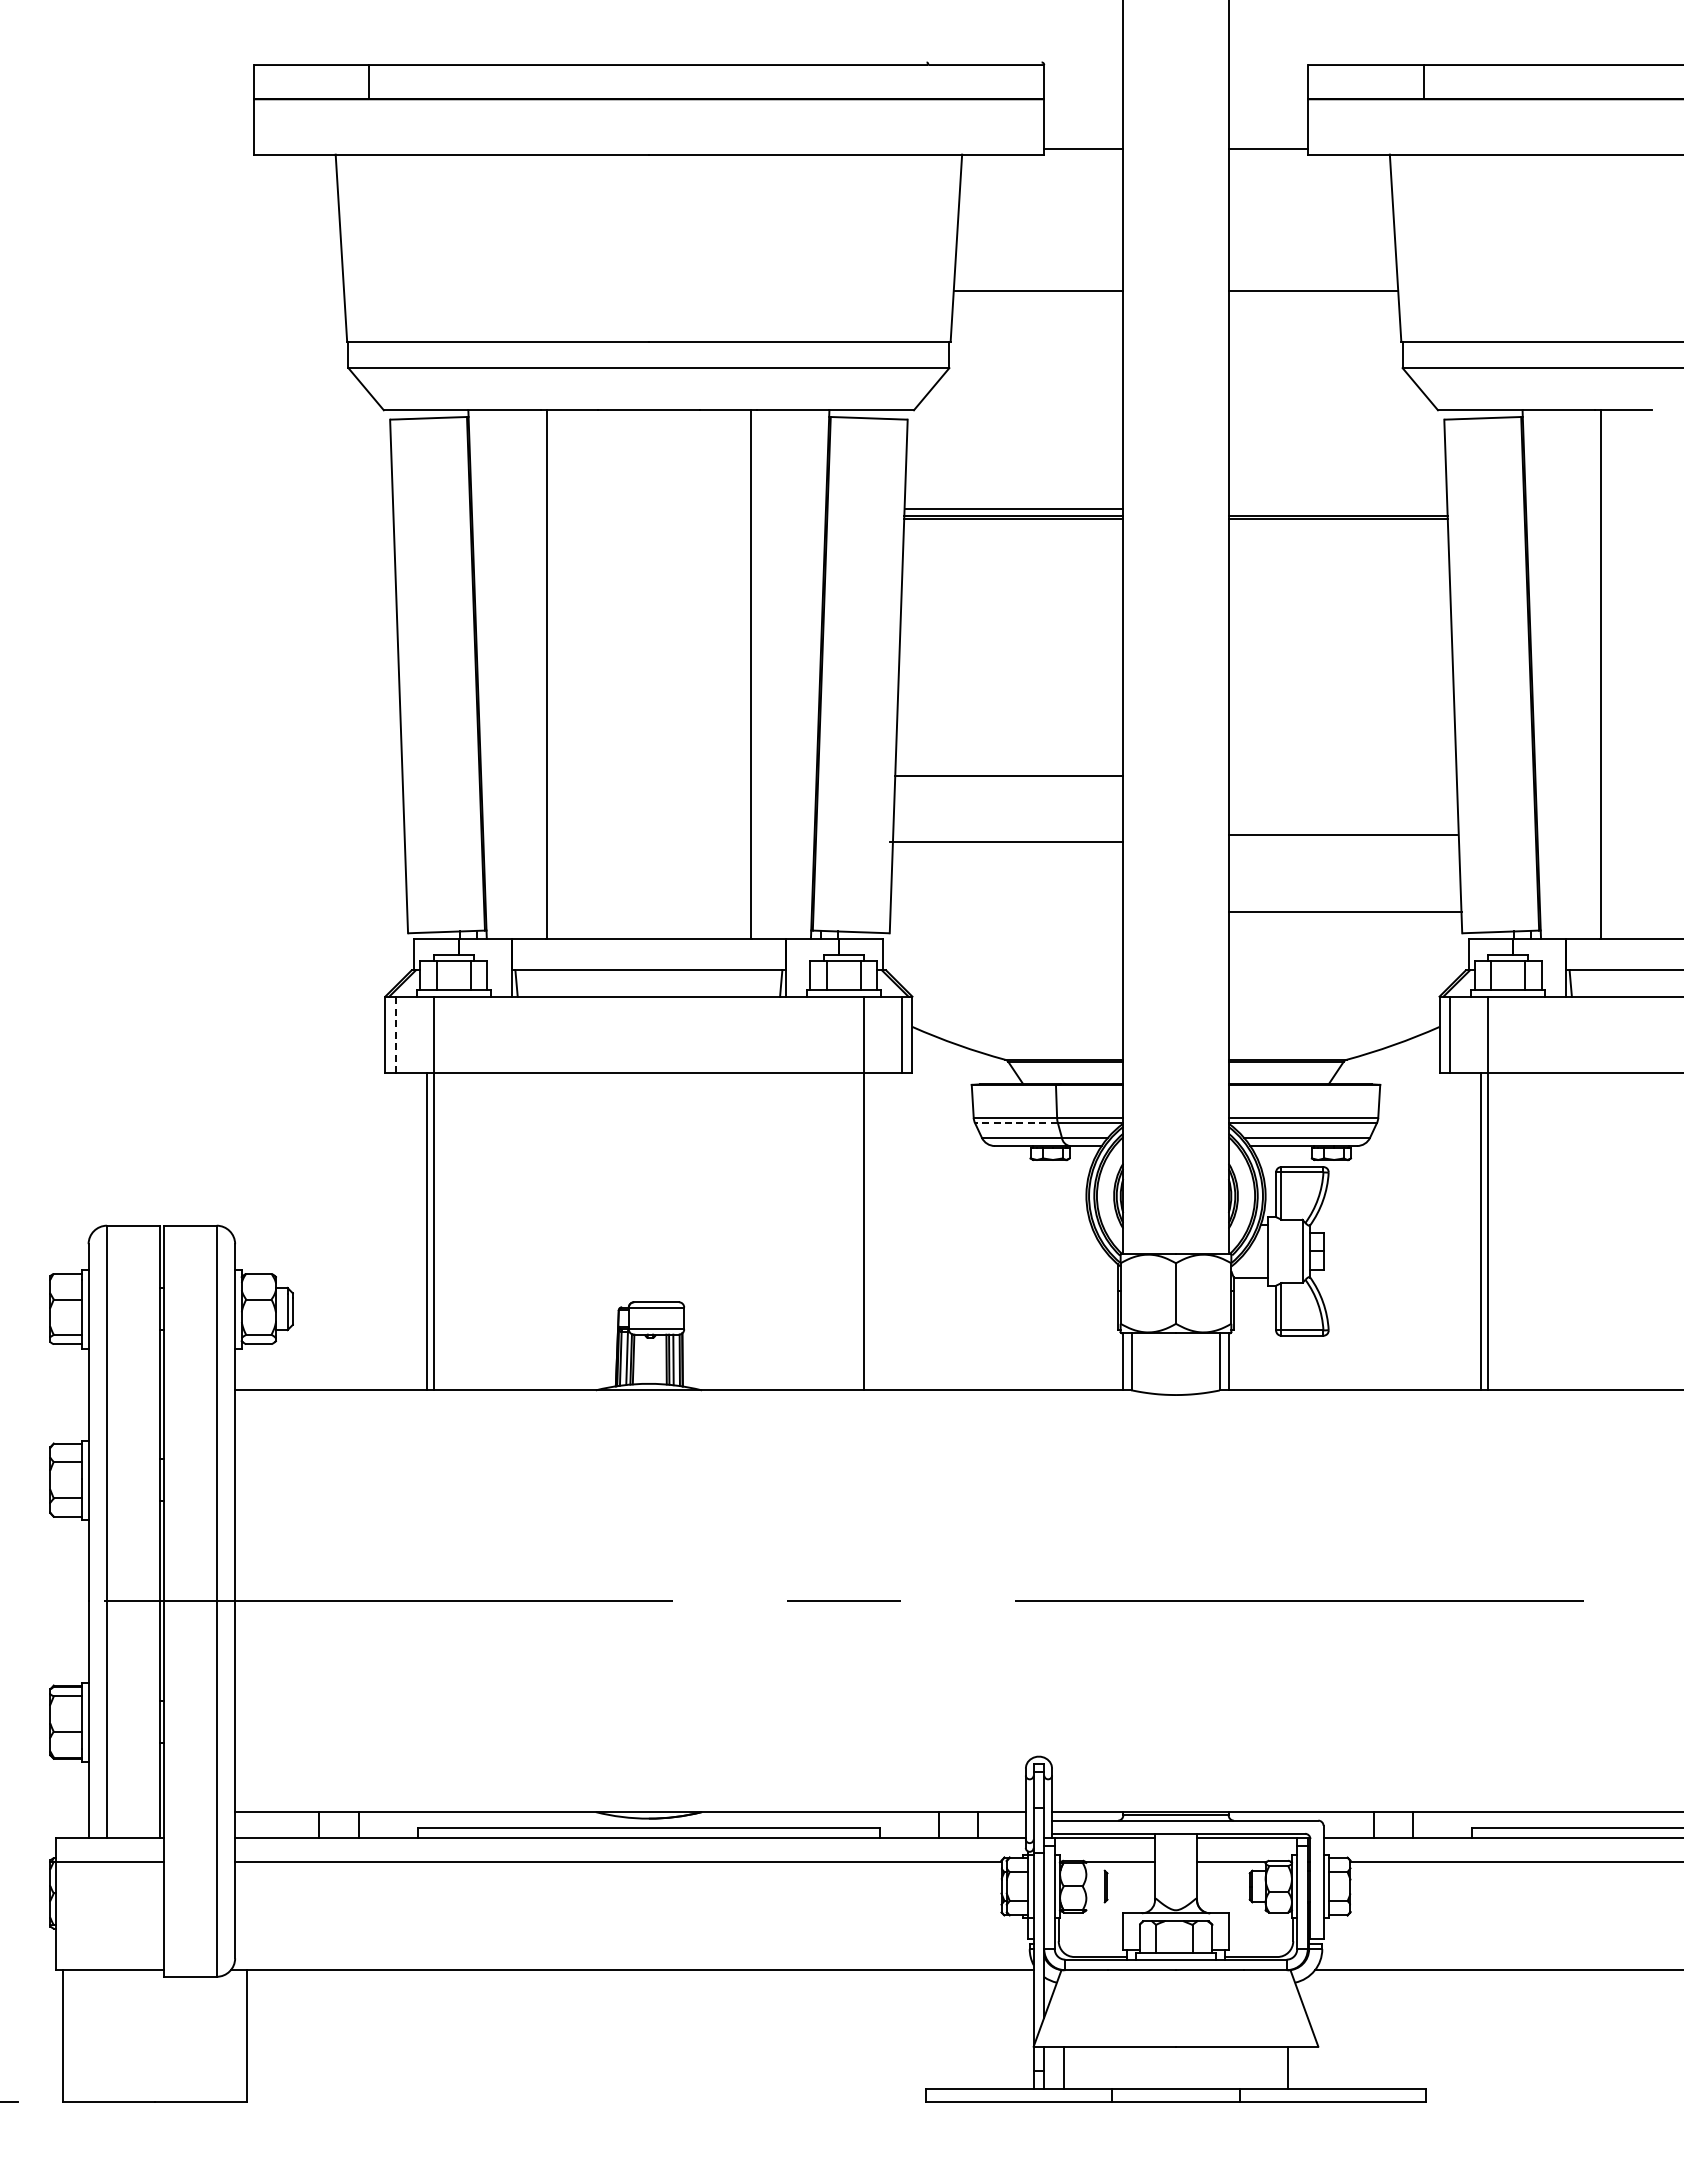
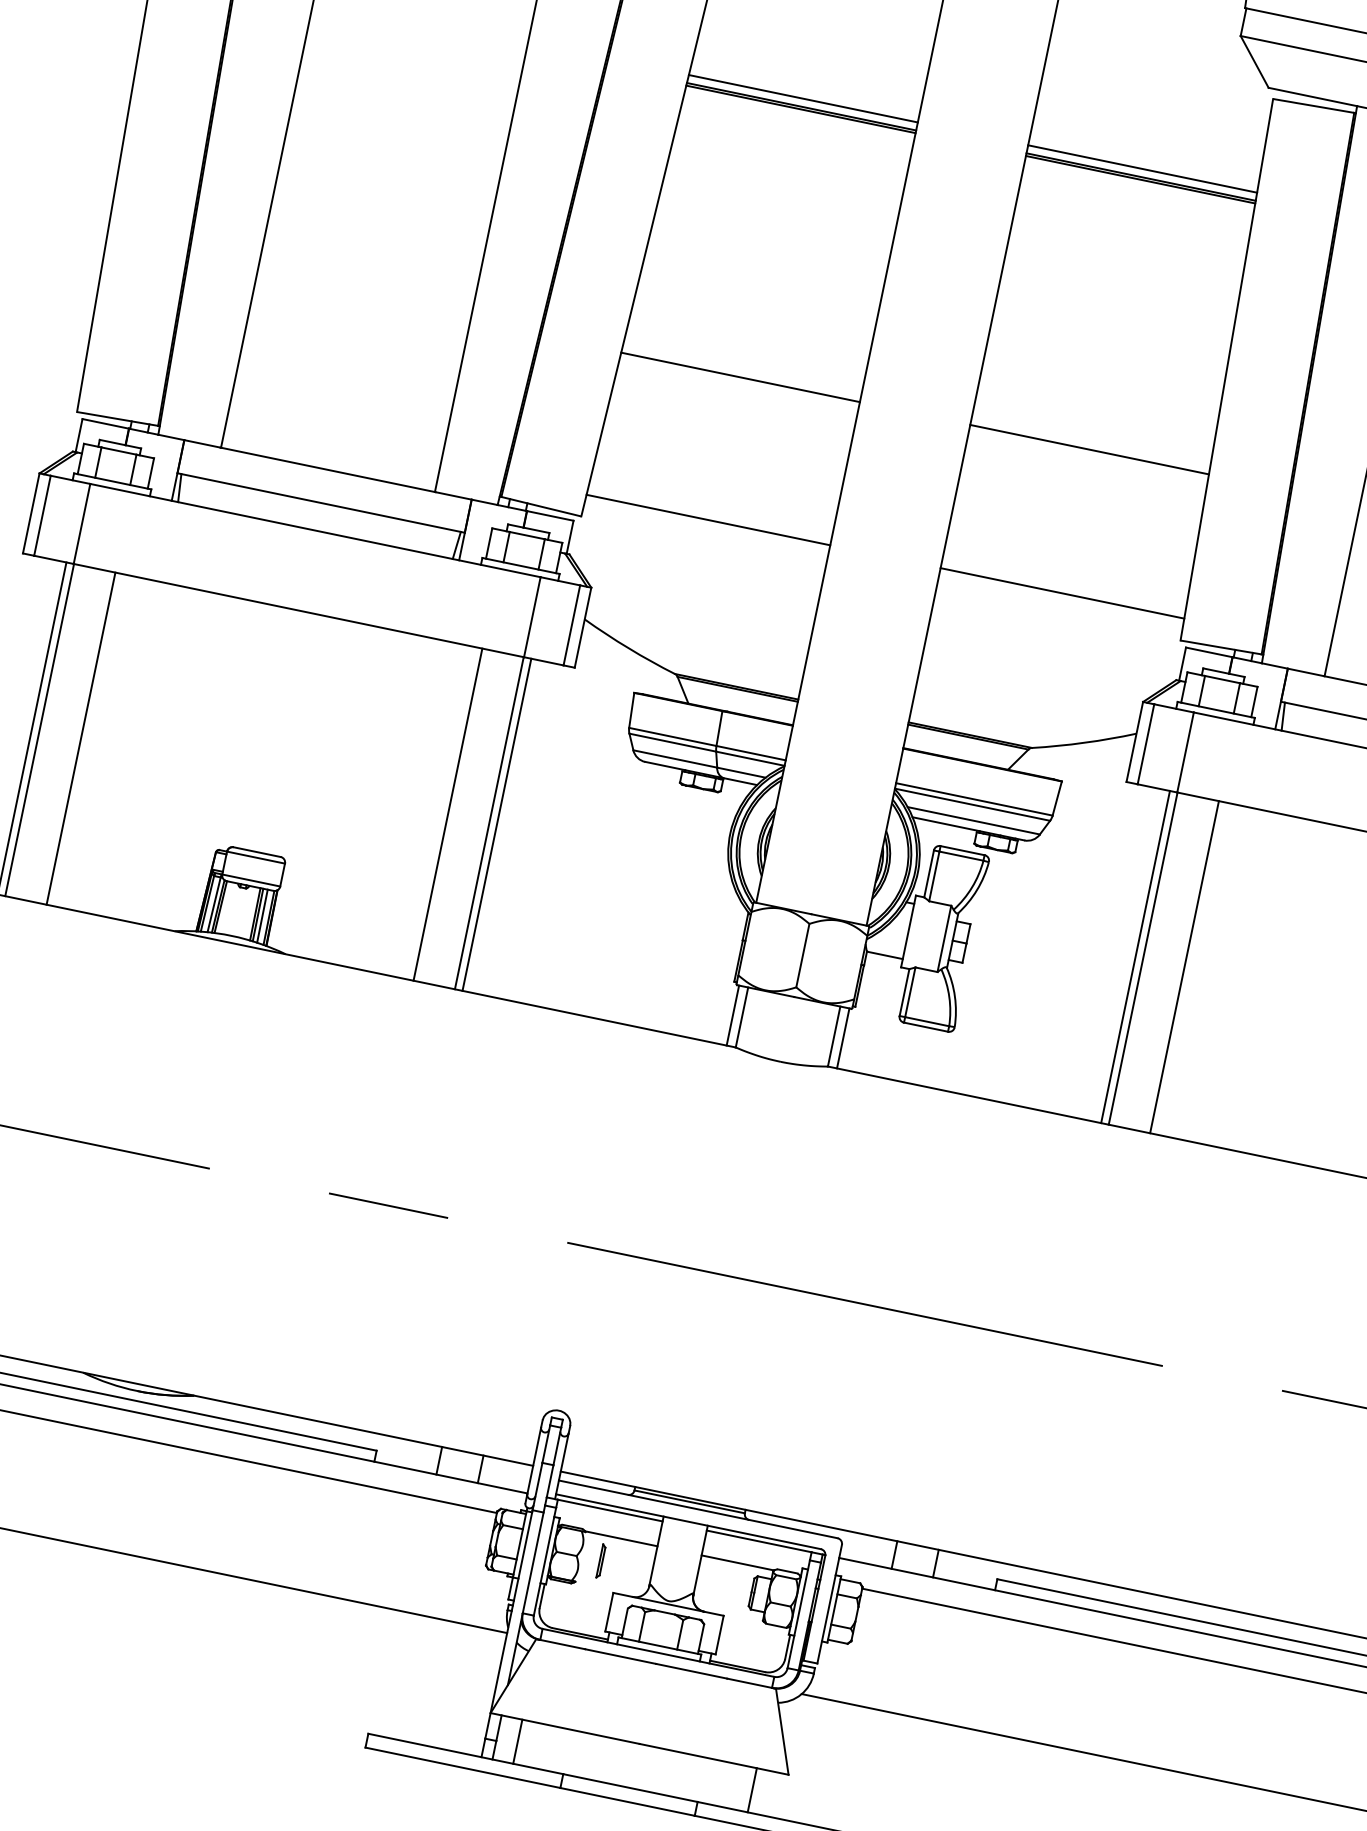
line: (1337, 508) -> (1142, 168), added
line: (1342, 834) -> (1089, 449), moved
line: (1006, 842) -> (708, 519), moved
line: (396, 1034) -> (43, 515), dashed -> solid
line: (1016, 1123) -> (672, 743), dashed -> solid
line: (473, 1231) -> (80, 738), added
line: (824, 1231) -> (448, 814), added
line: (870, 1231) -> (496, 824), added
line: (1527, 1231) -> (1184, 966), added

